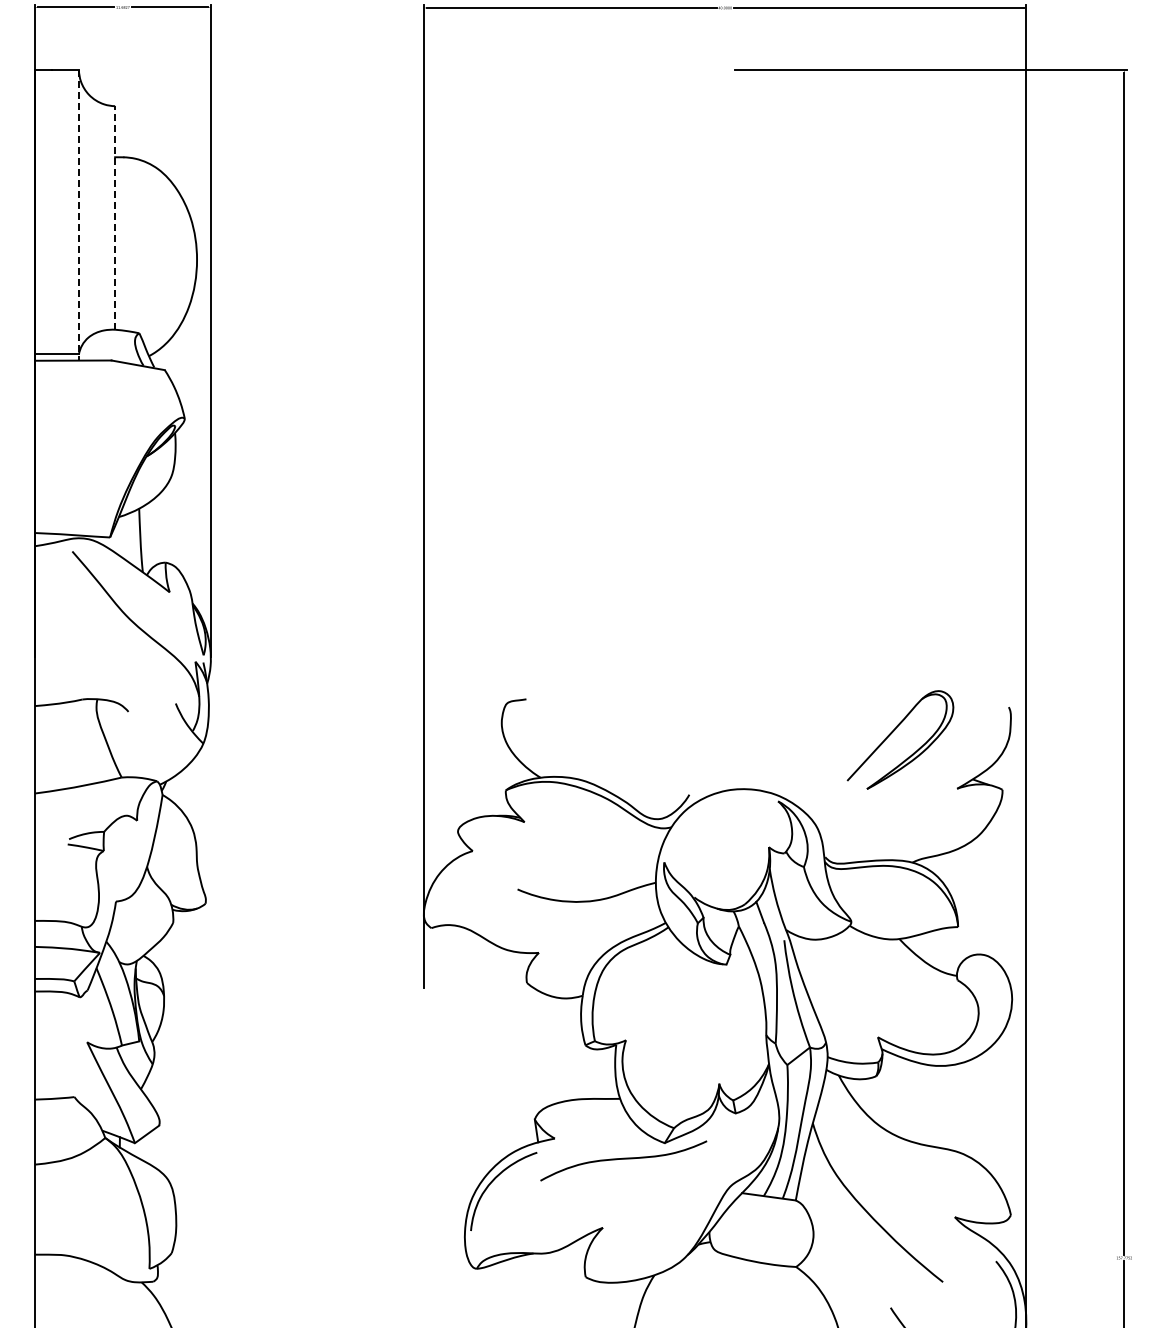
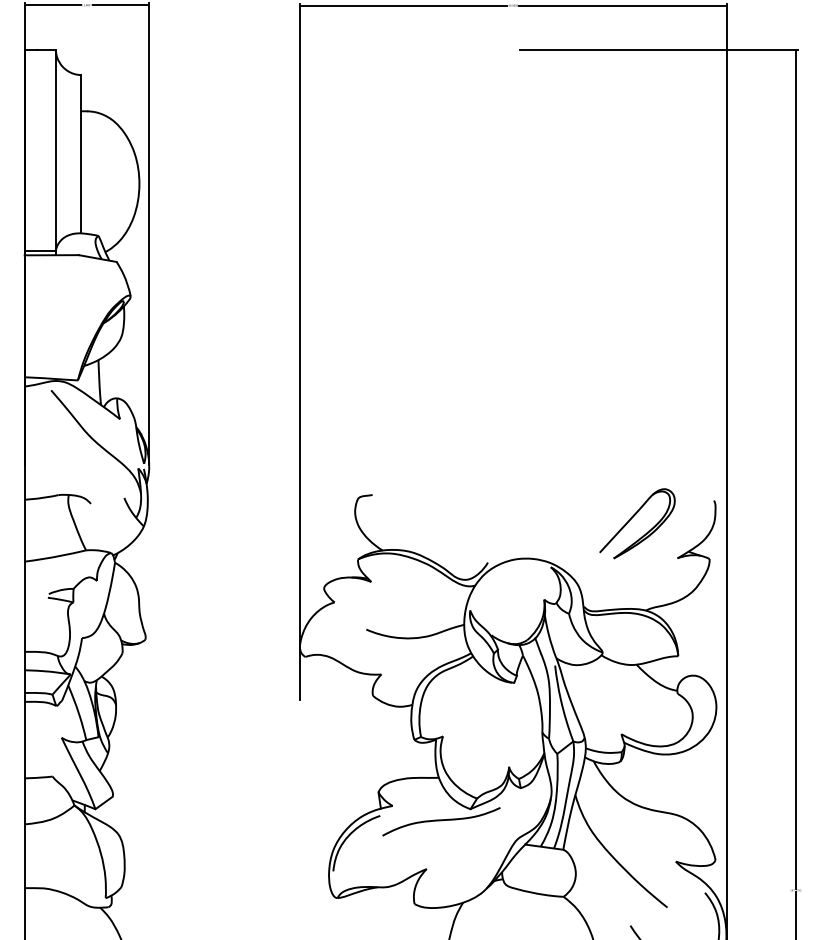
line: (78, 215) -> (55, 152), dashed -> solid
line: (115, 217) -> (81, 153), dashed -> solid

